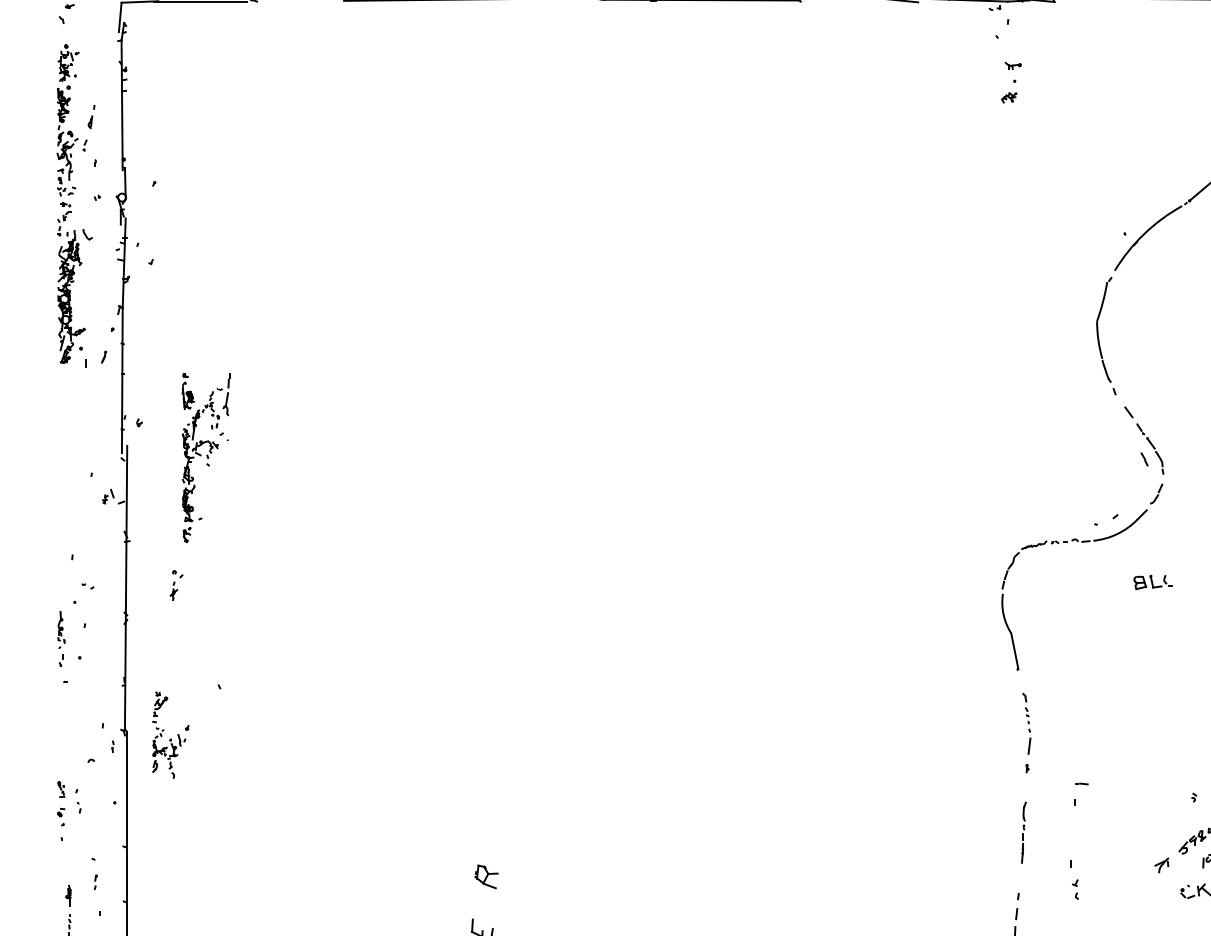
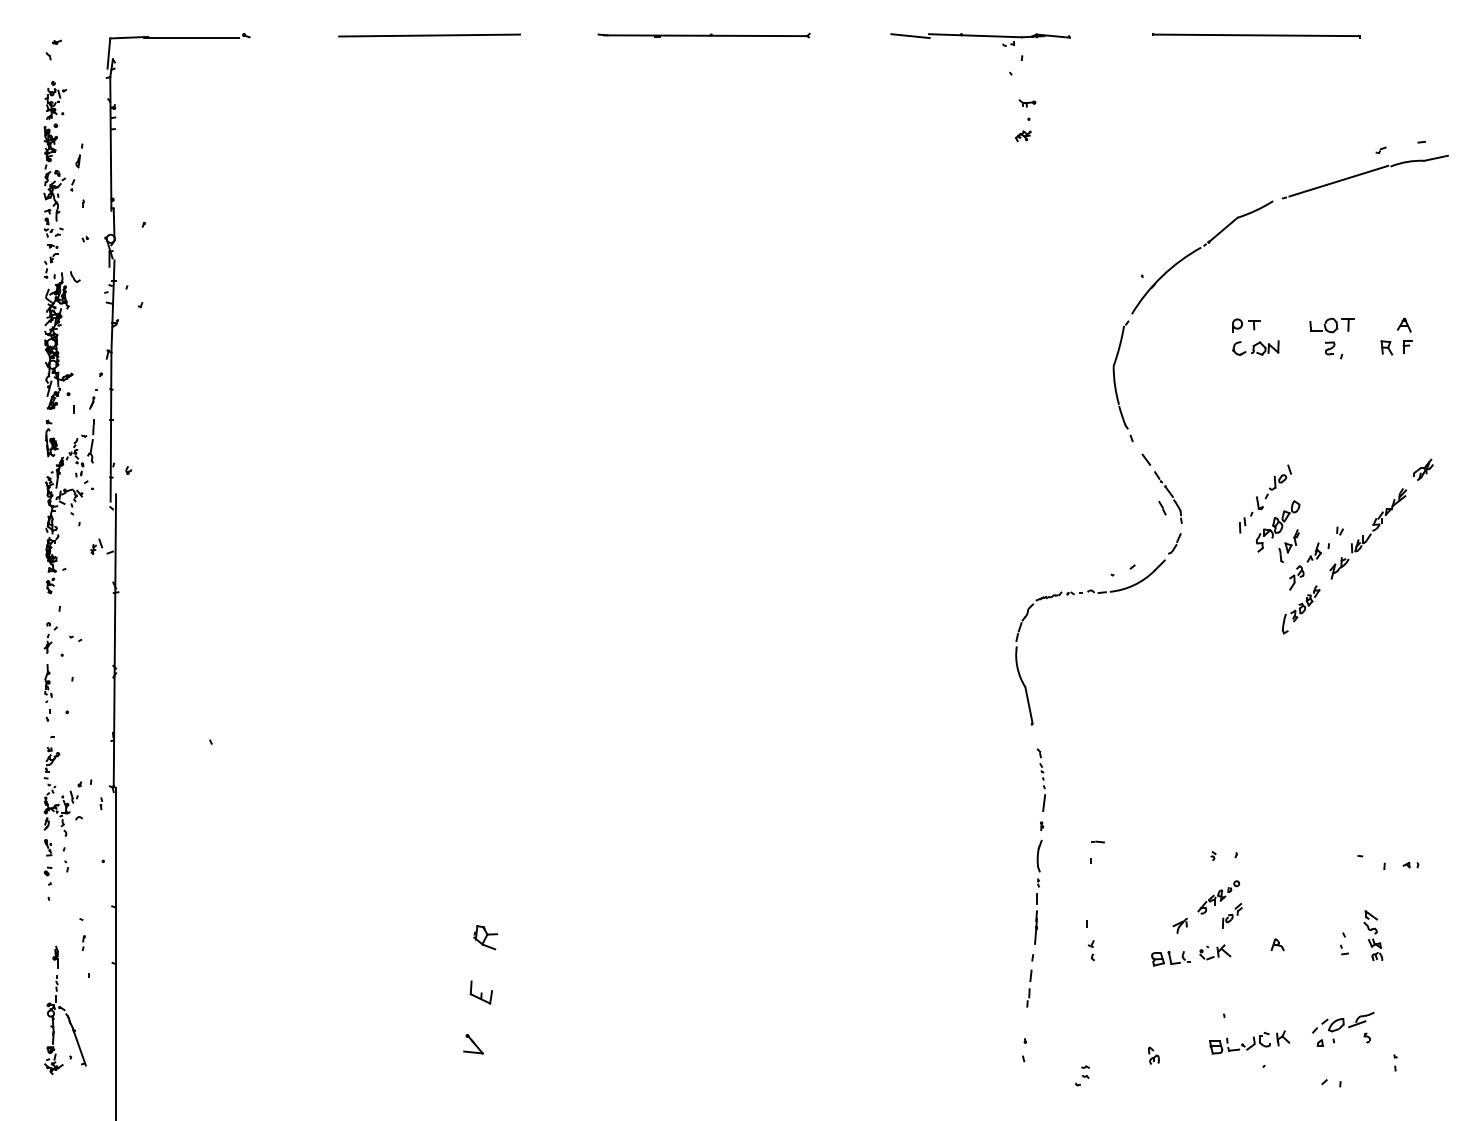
part: (205, 457) -> (69, 506), moved
part: (1152, 582) -> (1170, 958), moved
part: (176, 585) -> (50, 637), moved
part: (170, 734) -> (62, 791), moved
part: (1024, 832) -> (1038, 891), size x1.67

